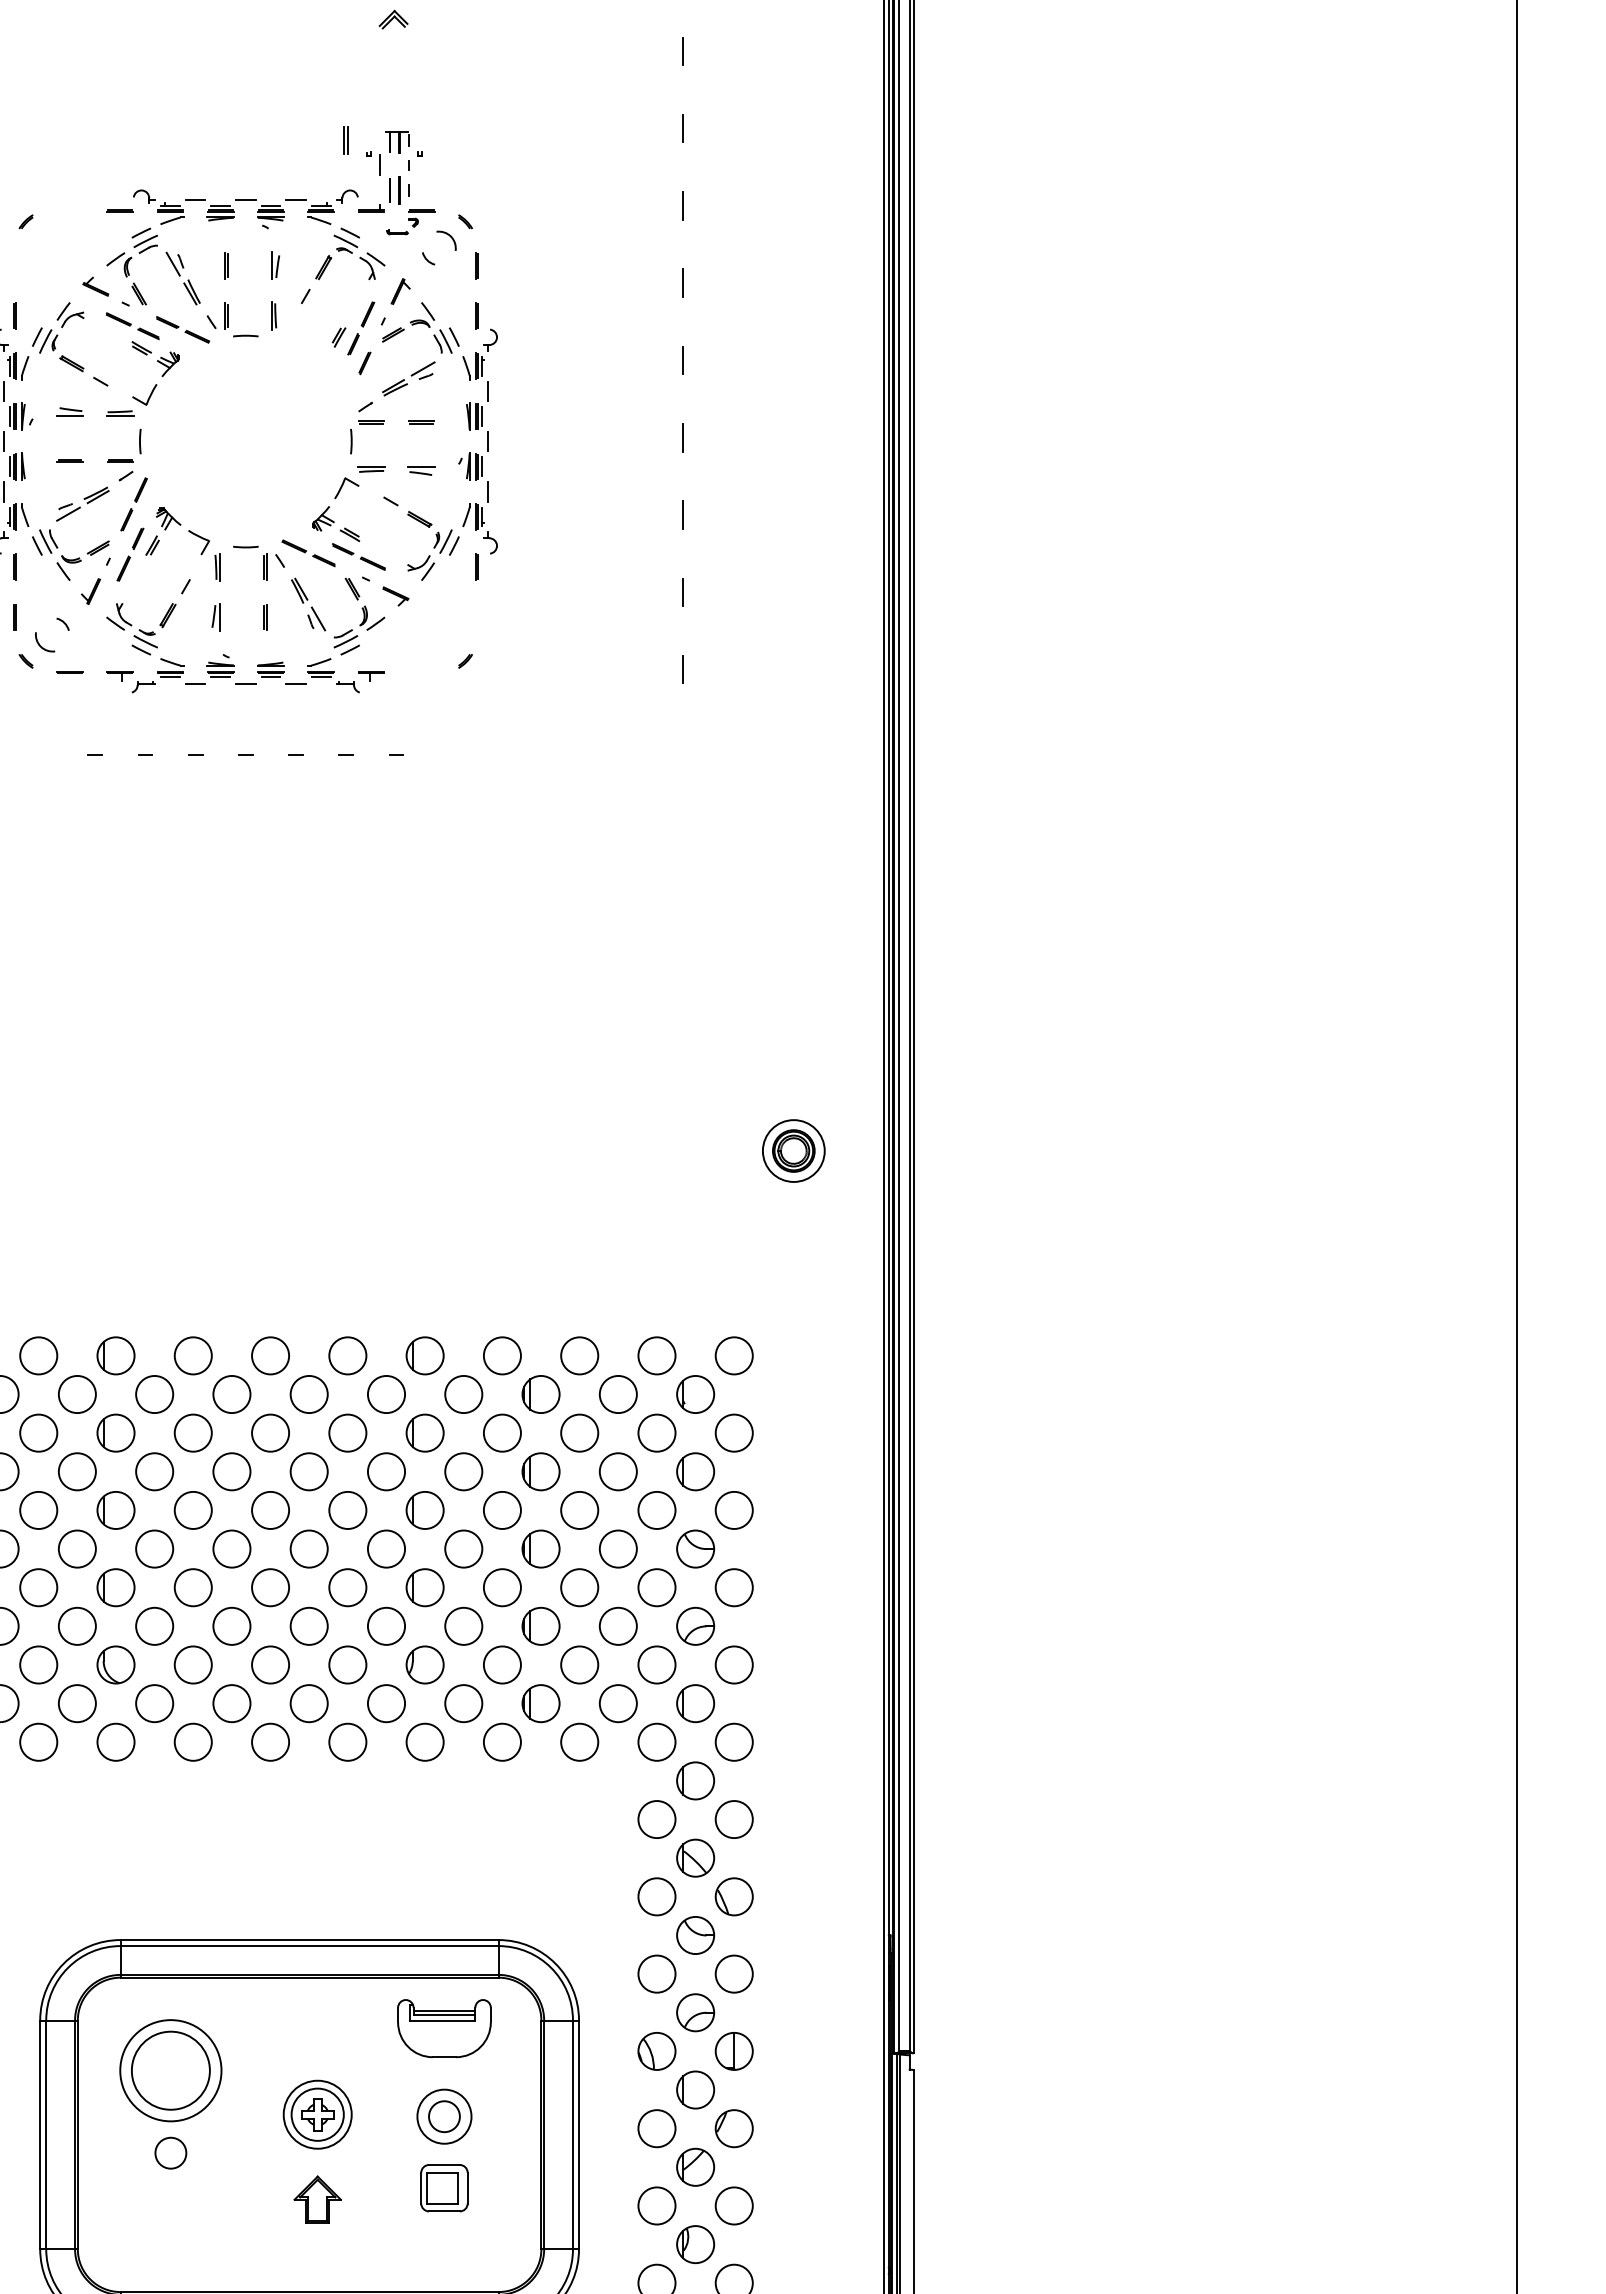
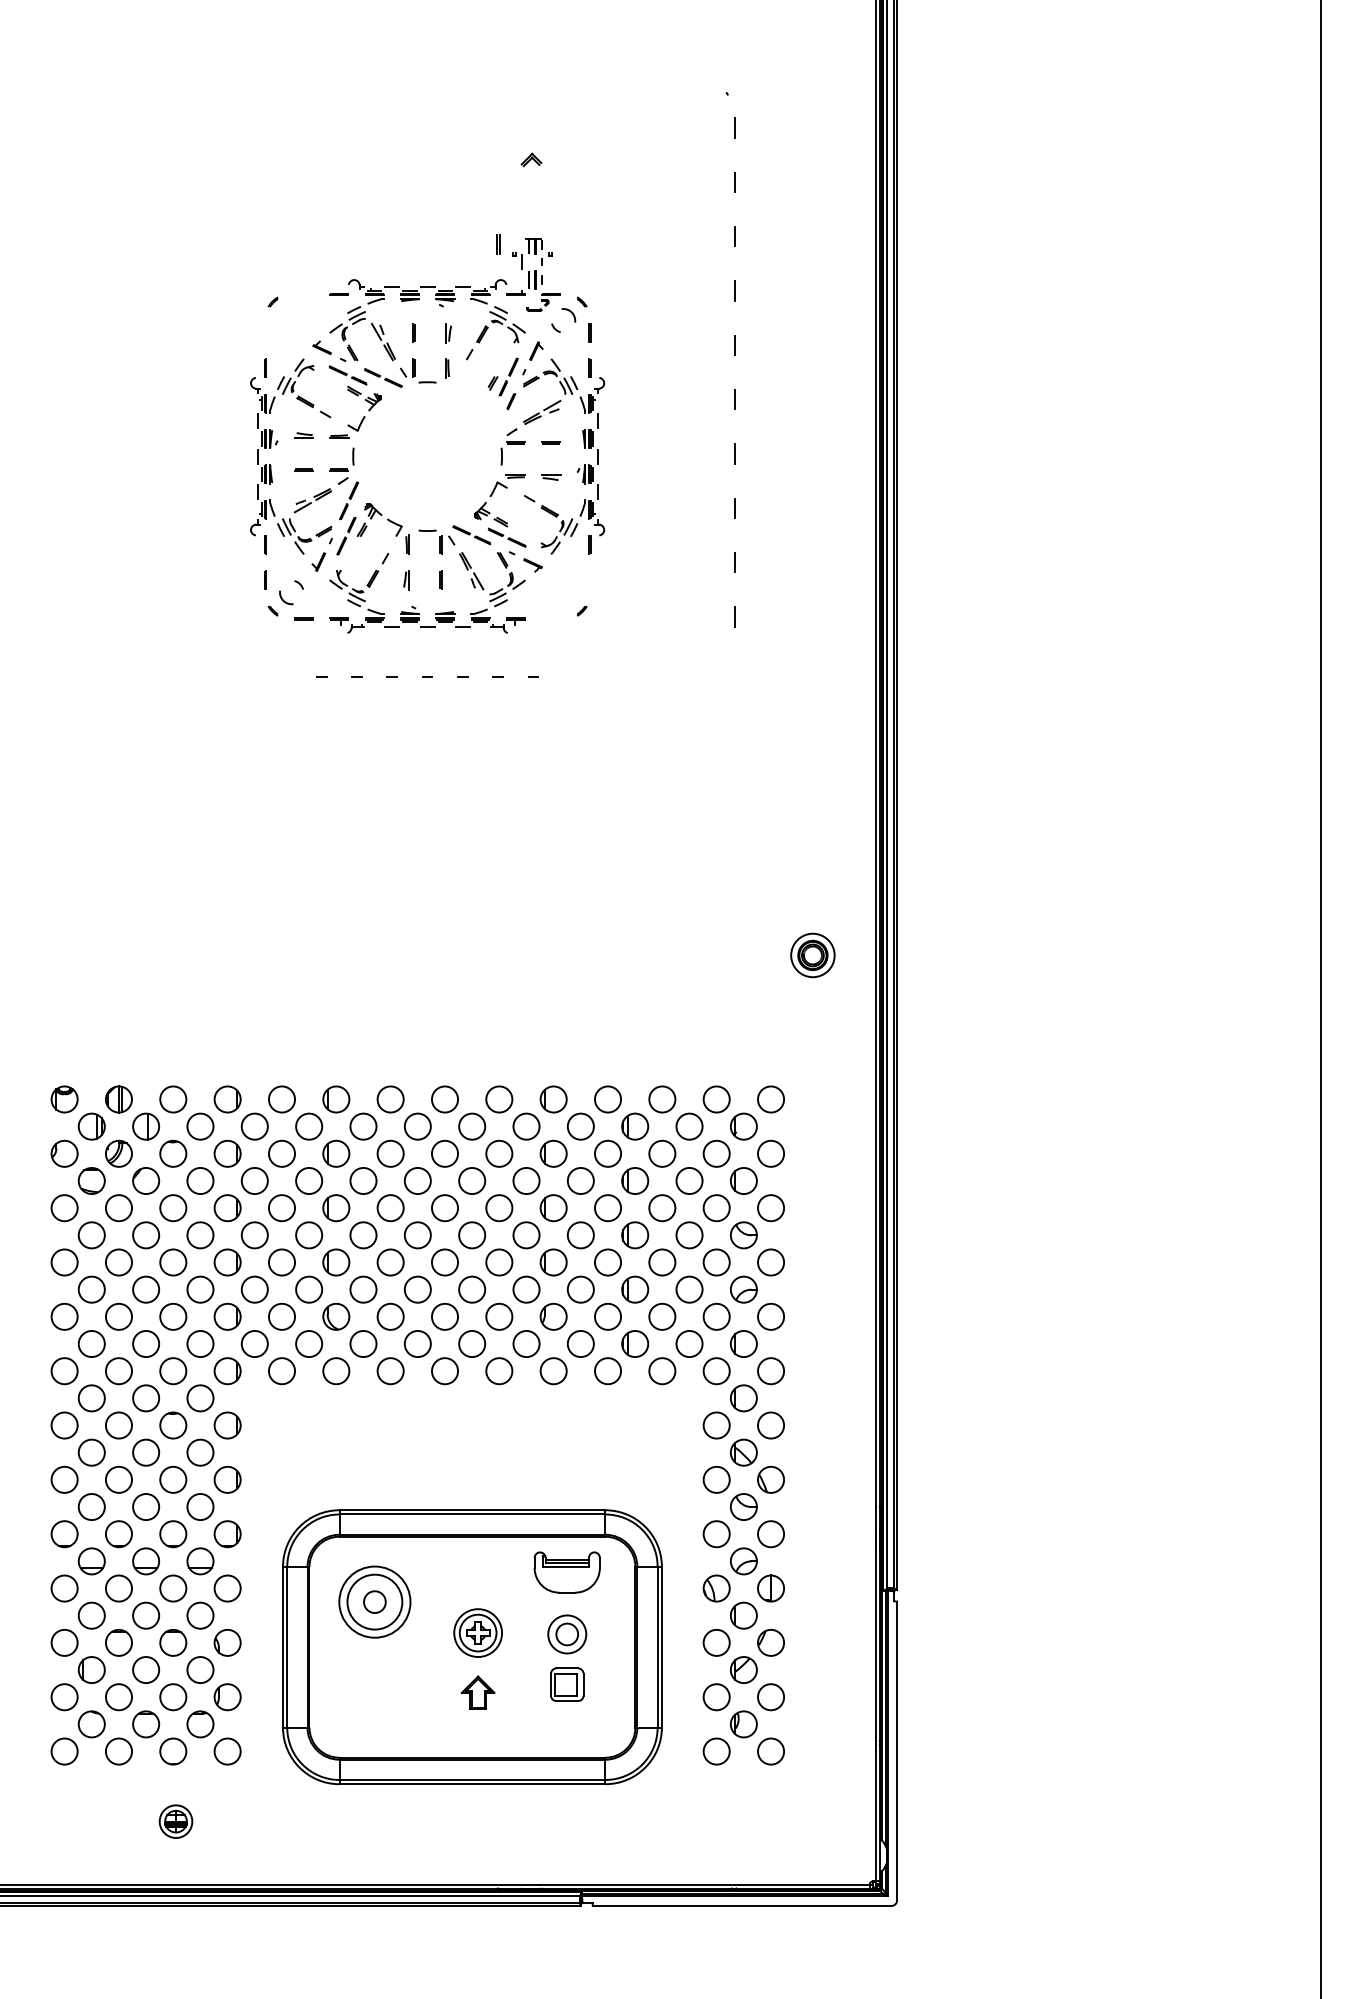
part: (170, 2152) -> (374, 1601), moved

